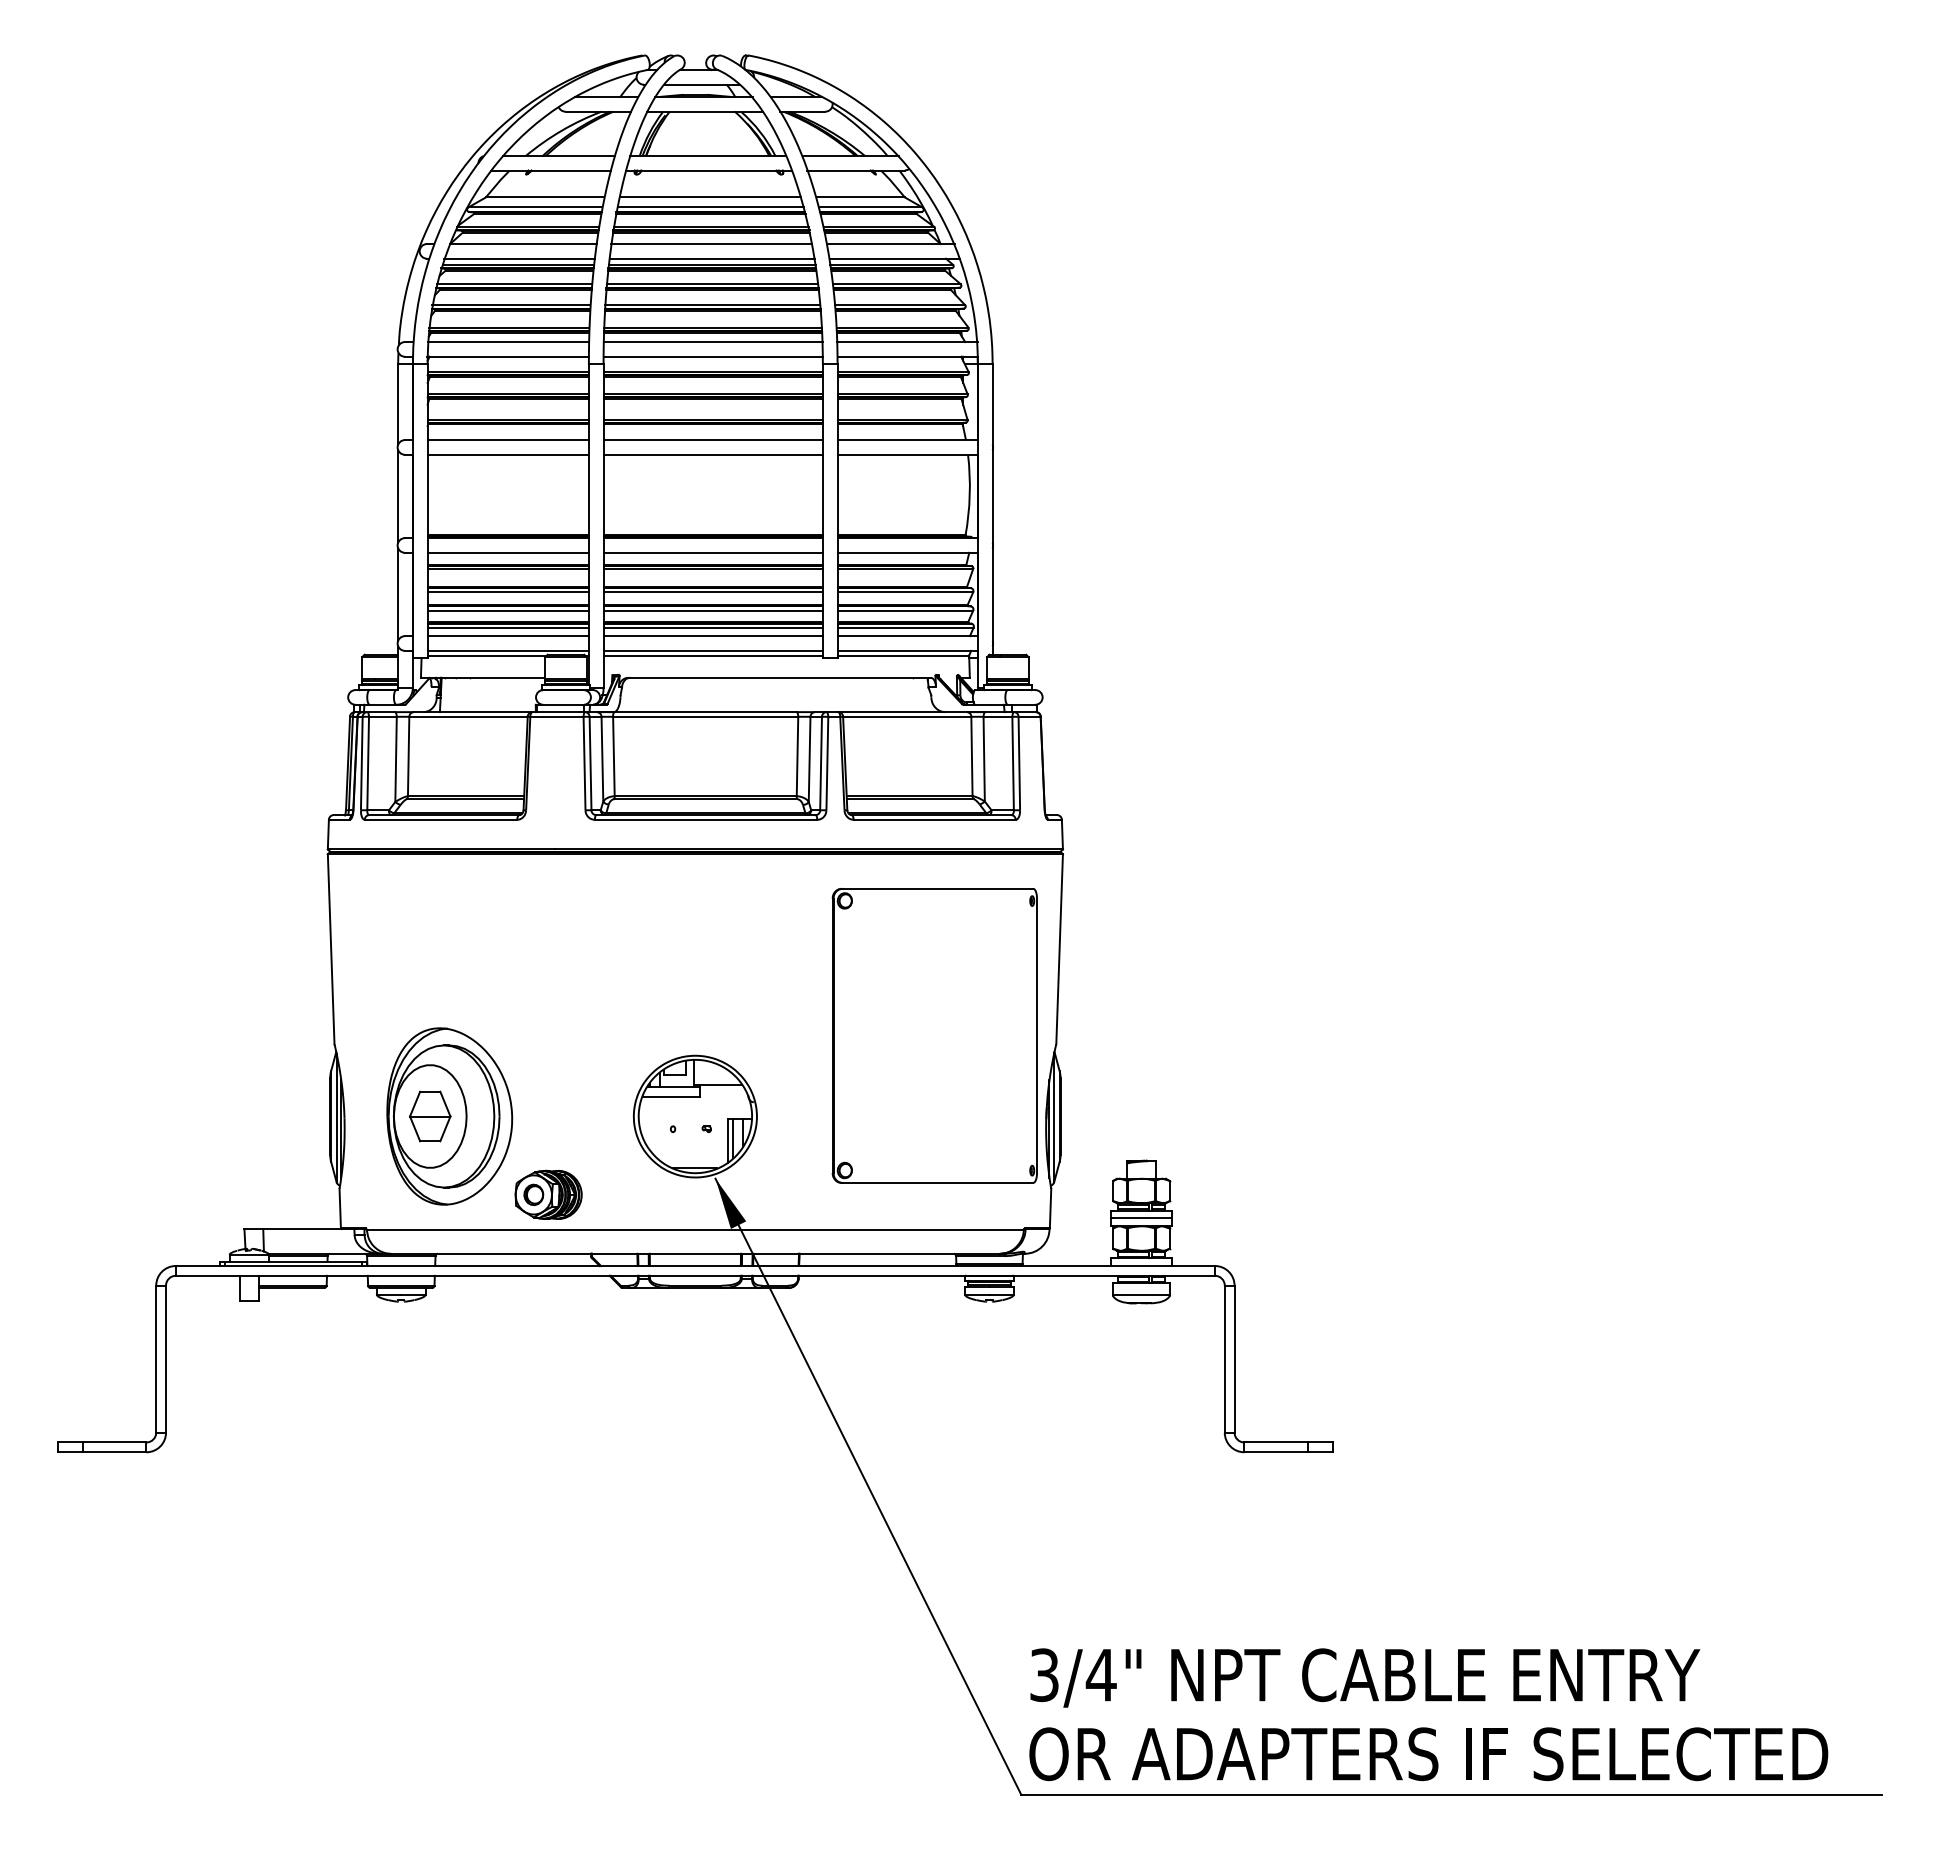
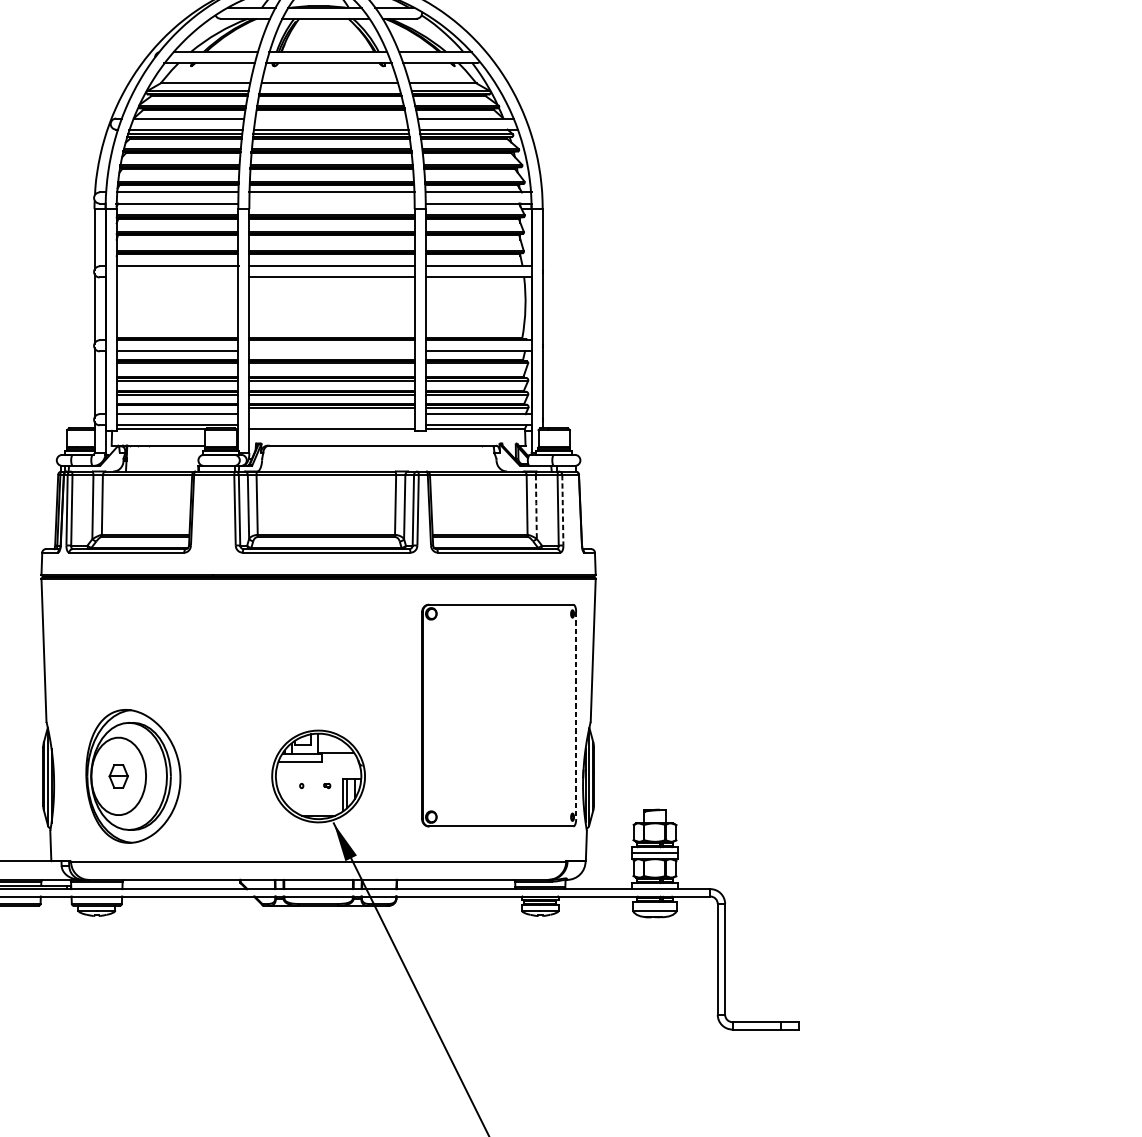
line: (710, 207) -> (329, 91), removed
line: (711, 244) -> (330, 118), removed
line: (712, 356) -> (331, 203), removed
line: (508, 454) -> (177, 277), removed
line: (712, 552) -> (331, 351), removed
line: (507, 627) -> (176, 407), removed
line: (712, 636) -> (331, 414), removed
line: (712, 650) -> (331, 425), removed
line: (984, 758) -> (536, 506), solid -> dashed
line: (1019, 762) -> (562, 509), solid -> dashed
line: (1037, 1036) -> (576, 716), solid -> dashed
part: (430, 1116) -> (118, 776), size x0.6
part: (548, 1194) -> (207, 835), removed

